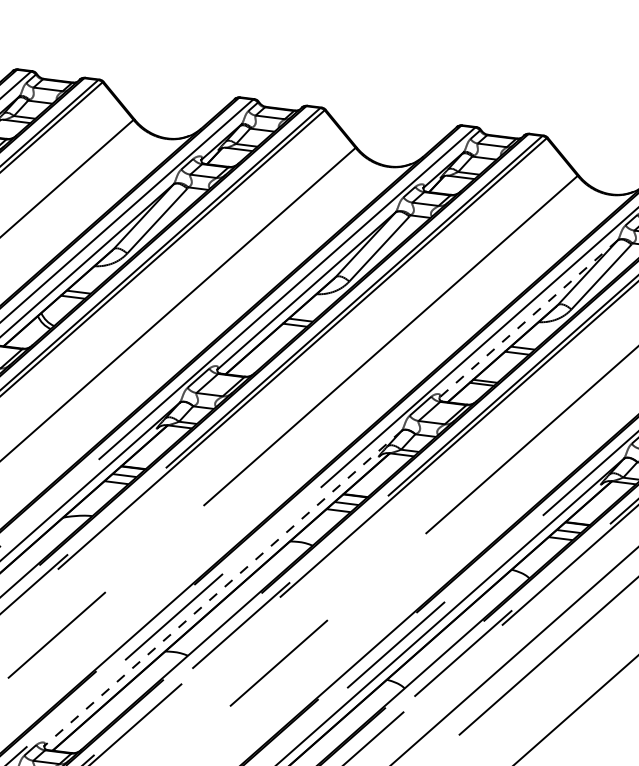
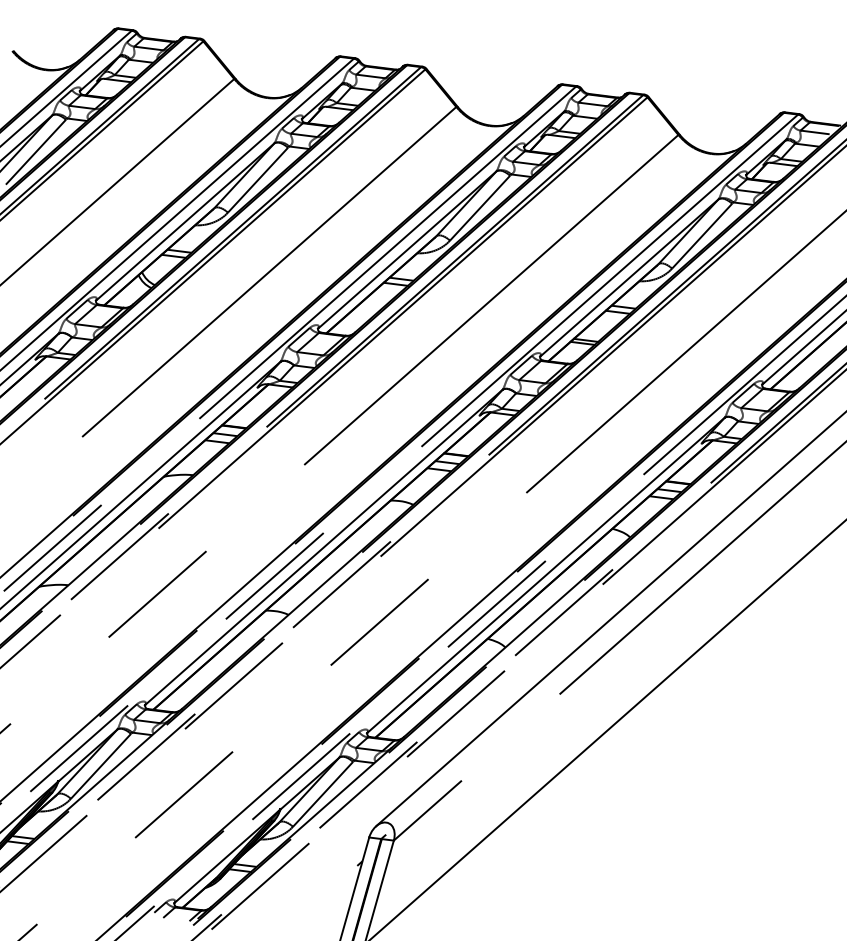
line: (528, 319) -> (629, 278), dashed -> solid
line: (222, 588) -> (323, 547), dashed -> solid

